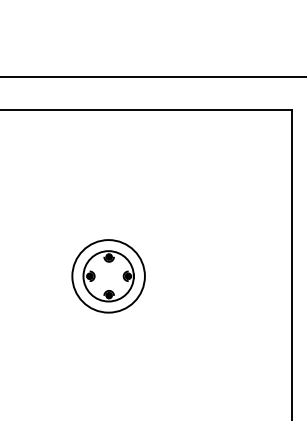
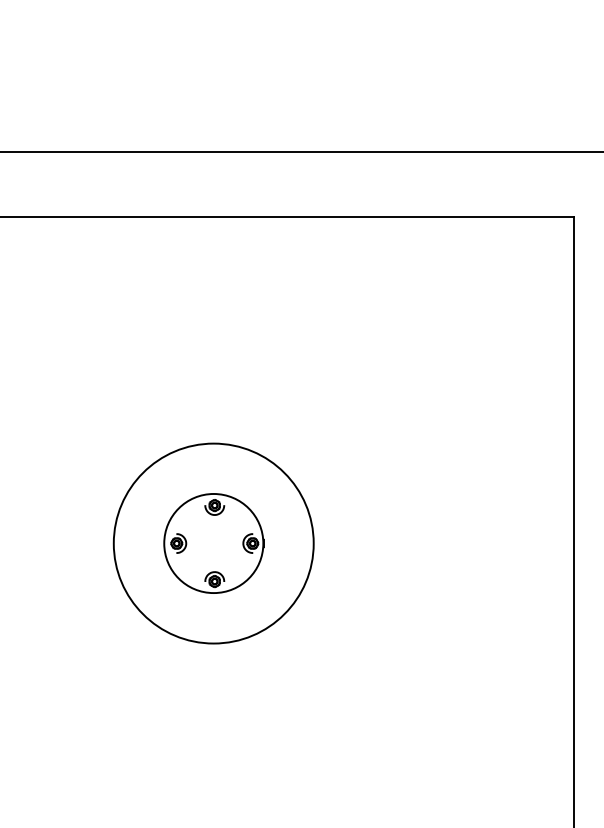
circle: (108, 276) -> (213, 543), size x1.4

